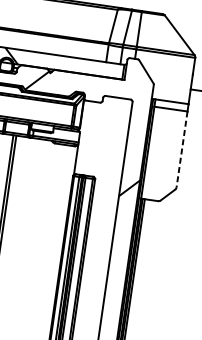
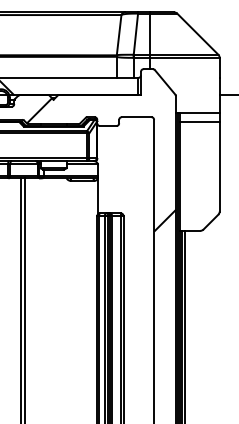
line: (181, 149) -> (219, 166), dashed -> solid

